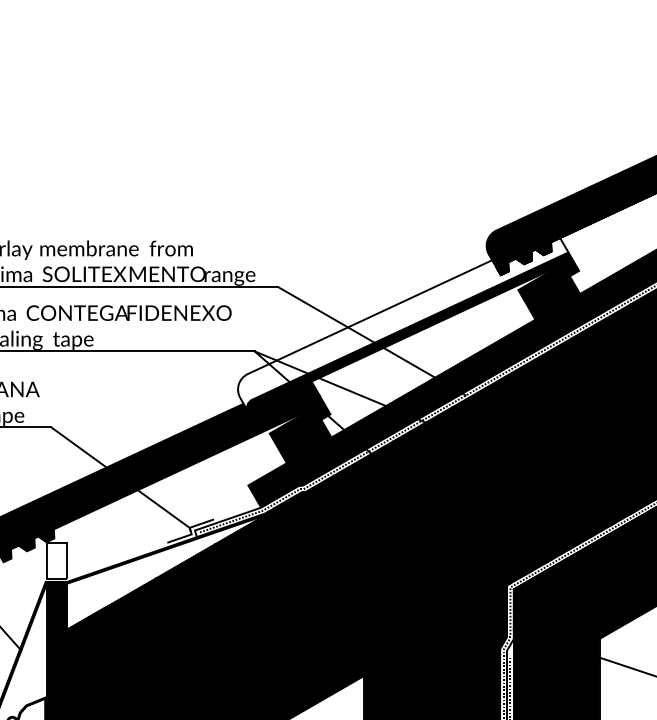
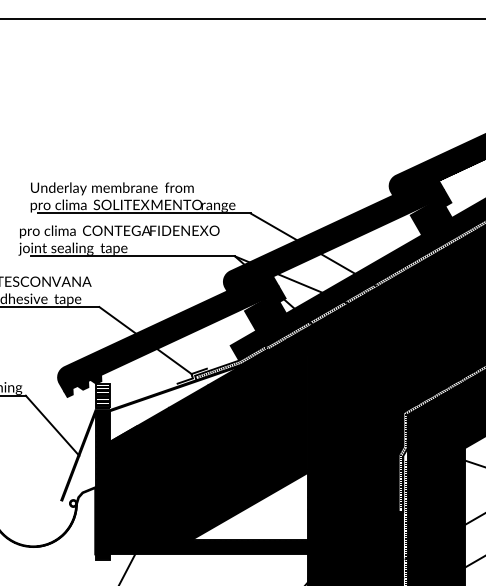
fill: (402, 324) -> (333, 238), added
hatch: (56, 563) -> (102, 397), added

